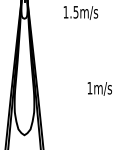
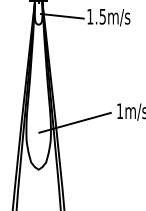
line: (42, 11) -> (61, 15), added
line: (53, 97) -> (74, 122), added

